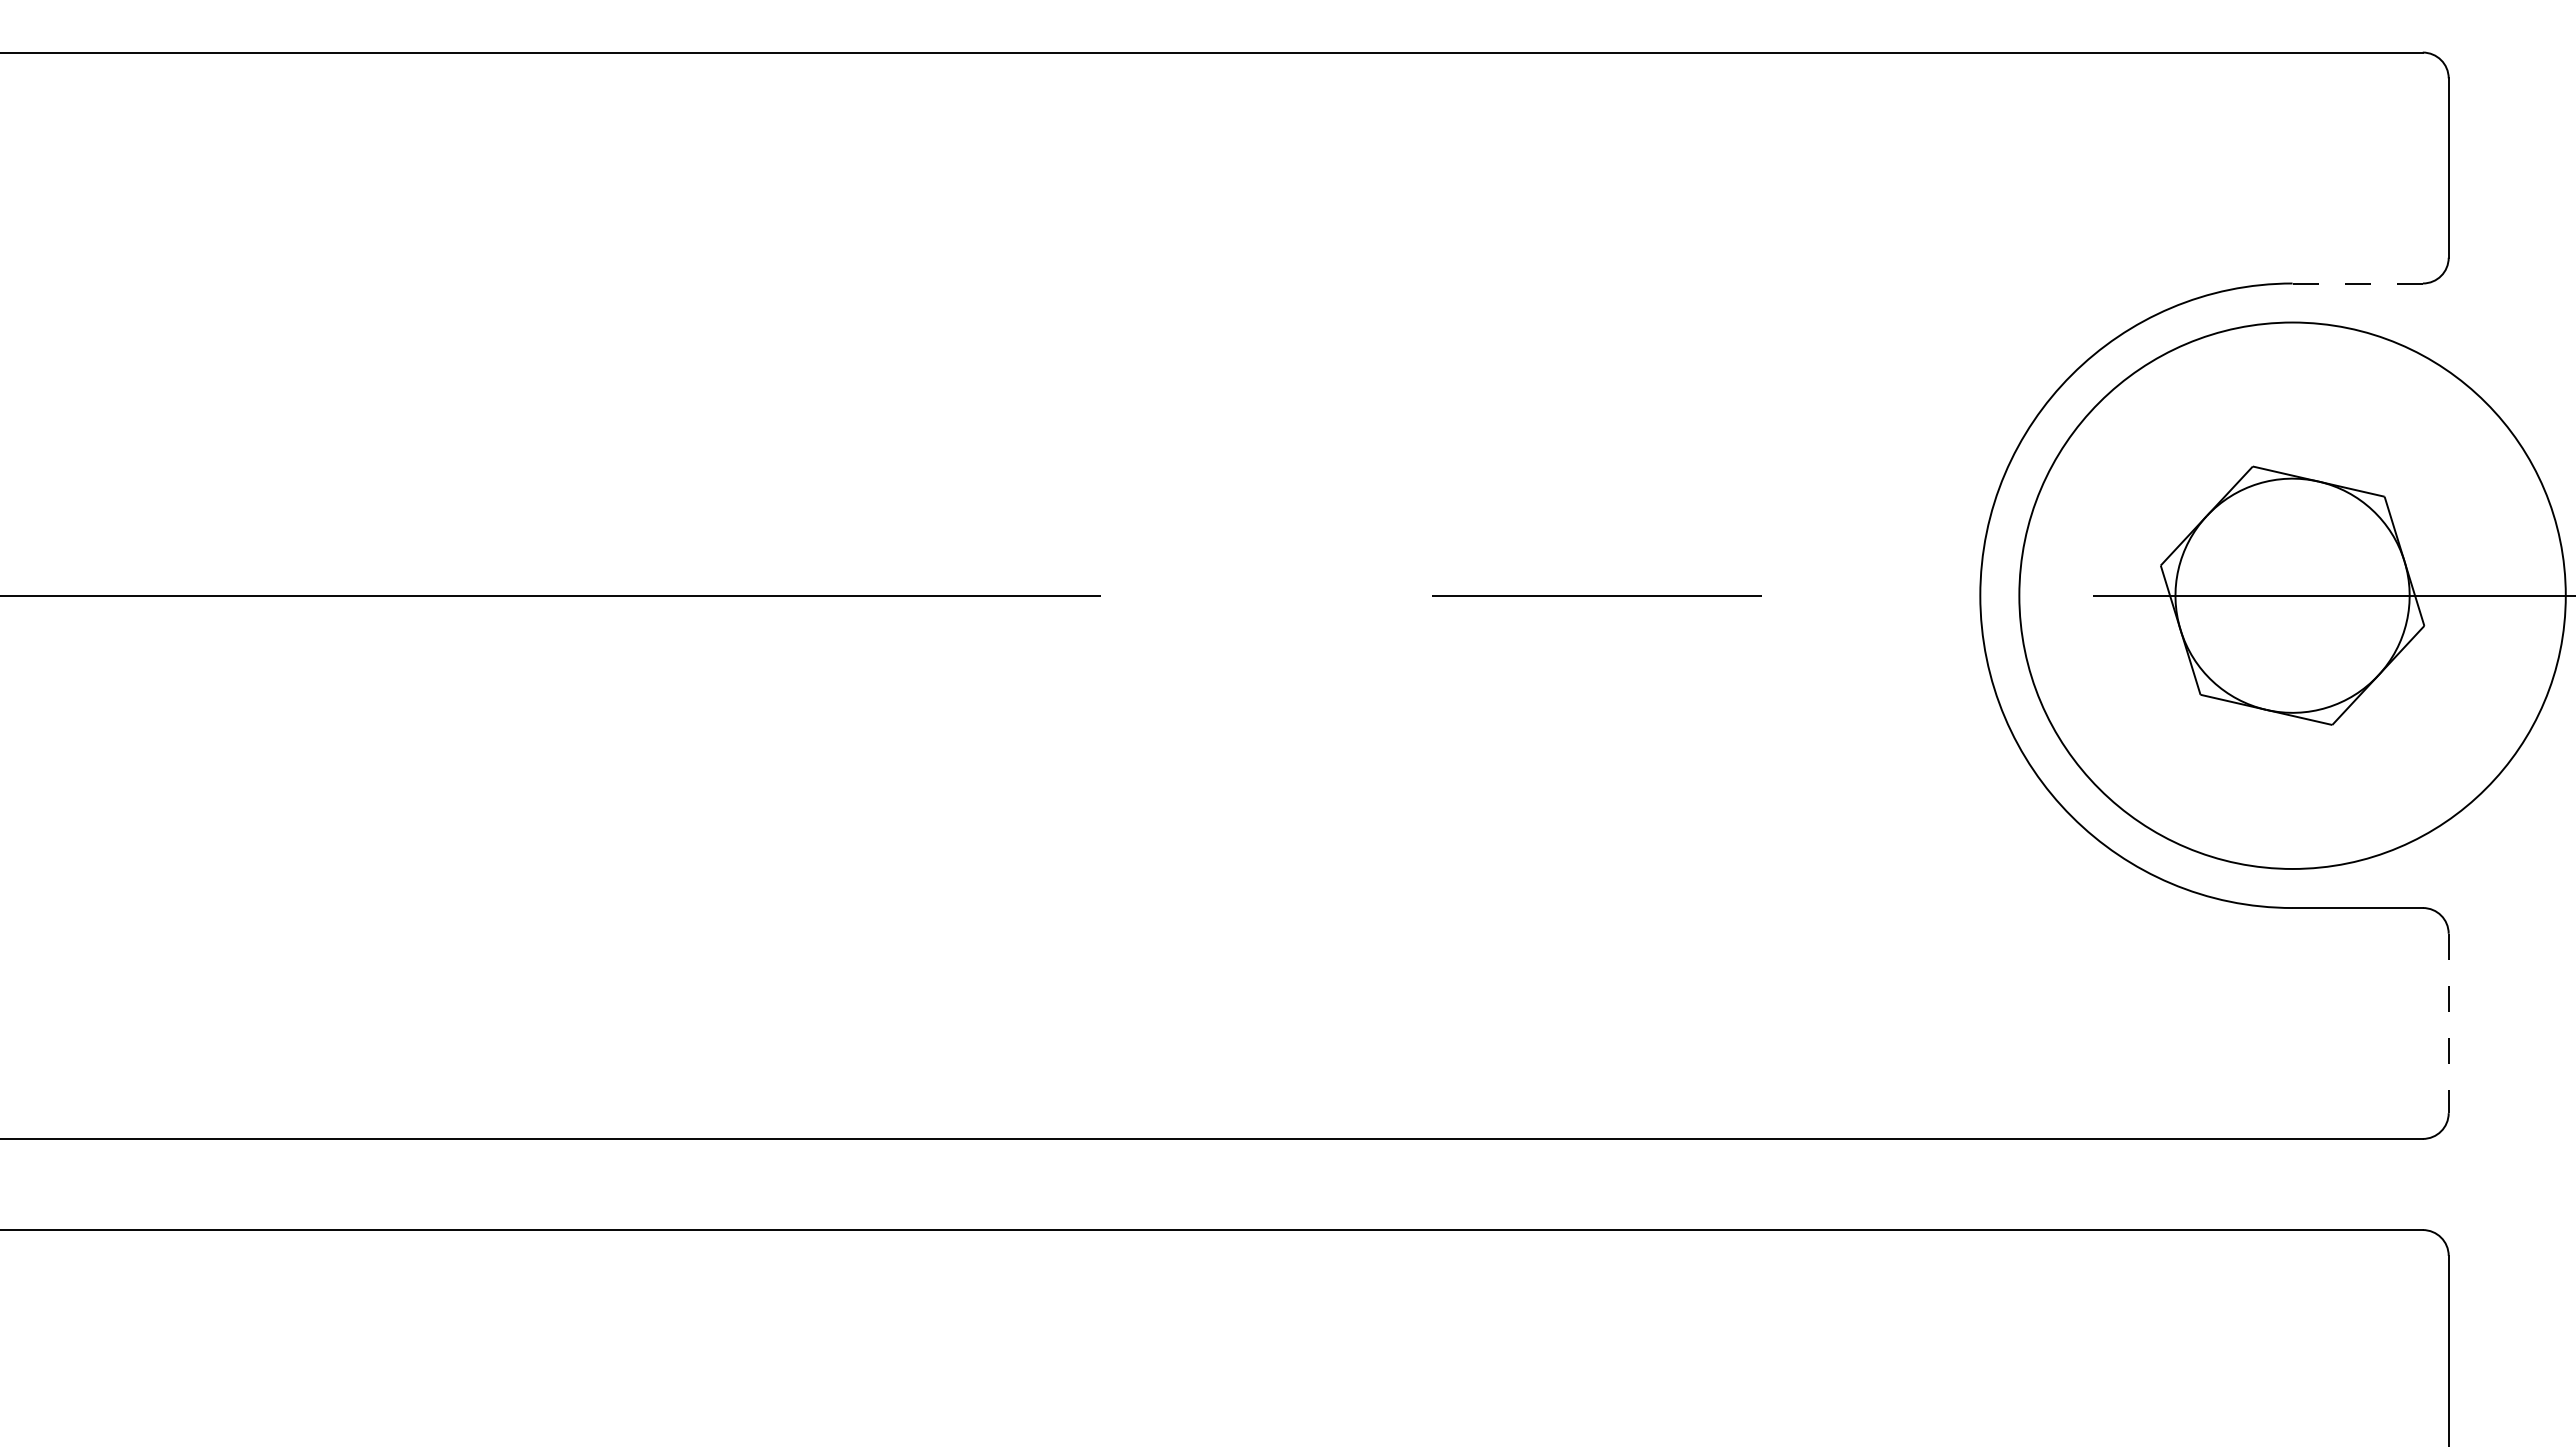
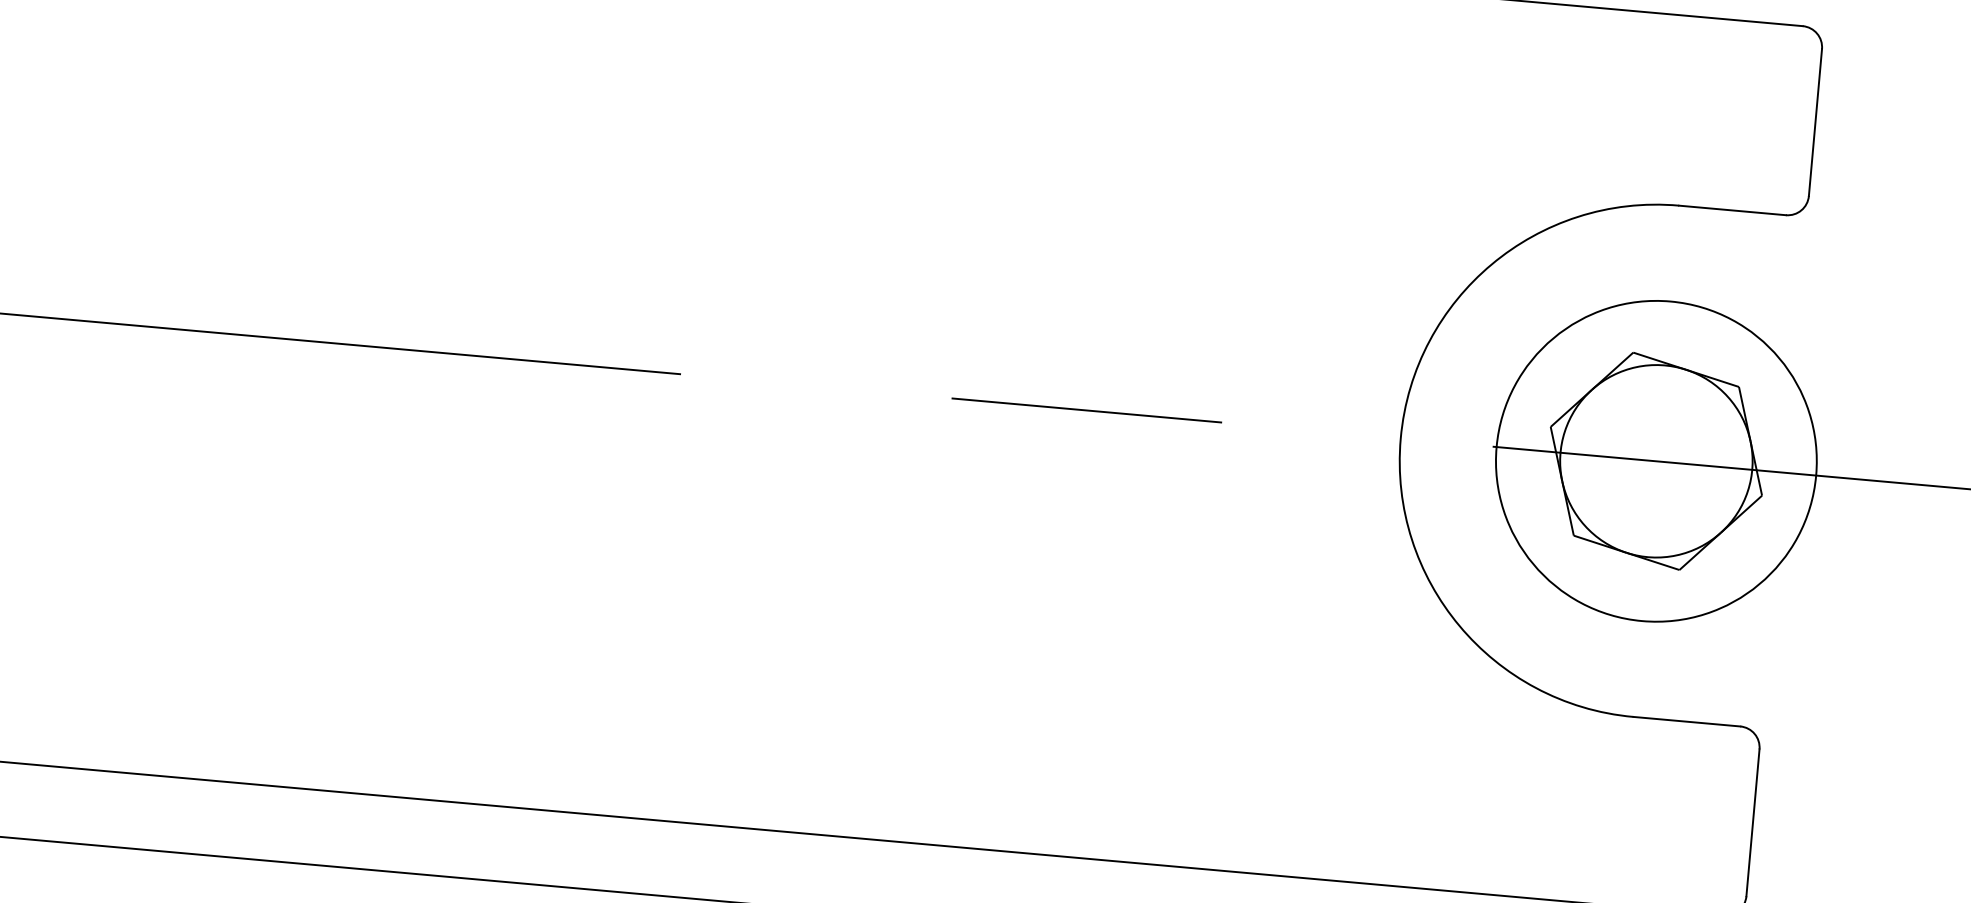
line: (2357, 283) -> (1732, 210), dashed -> solid
circle: (2292, 595) -> (1656, 461), size x0.71
line: (2448, 1023) -> (1752, 822), dashed -> solid

